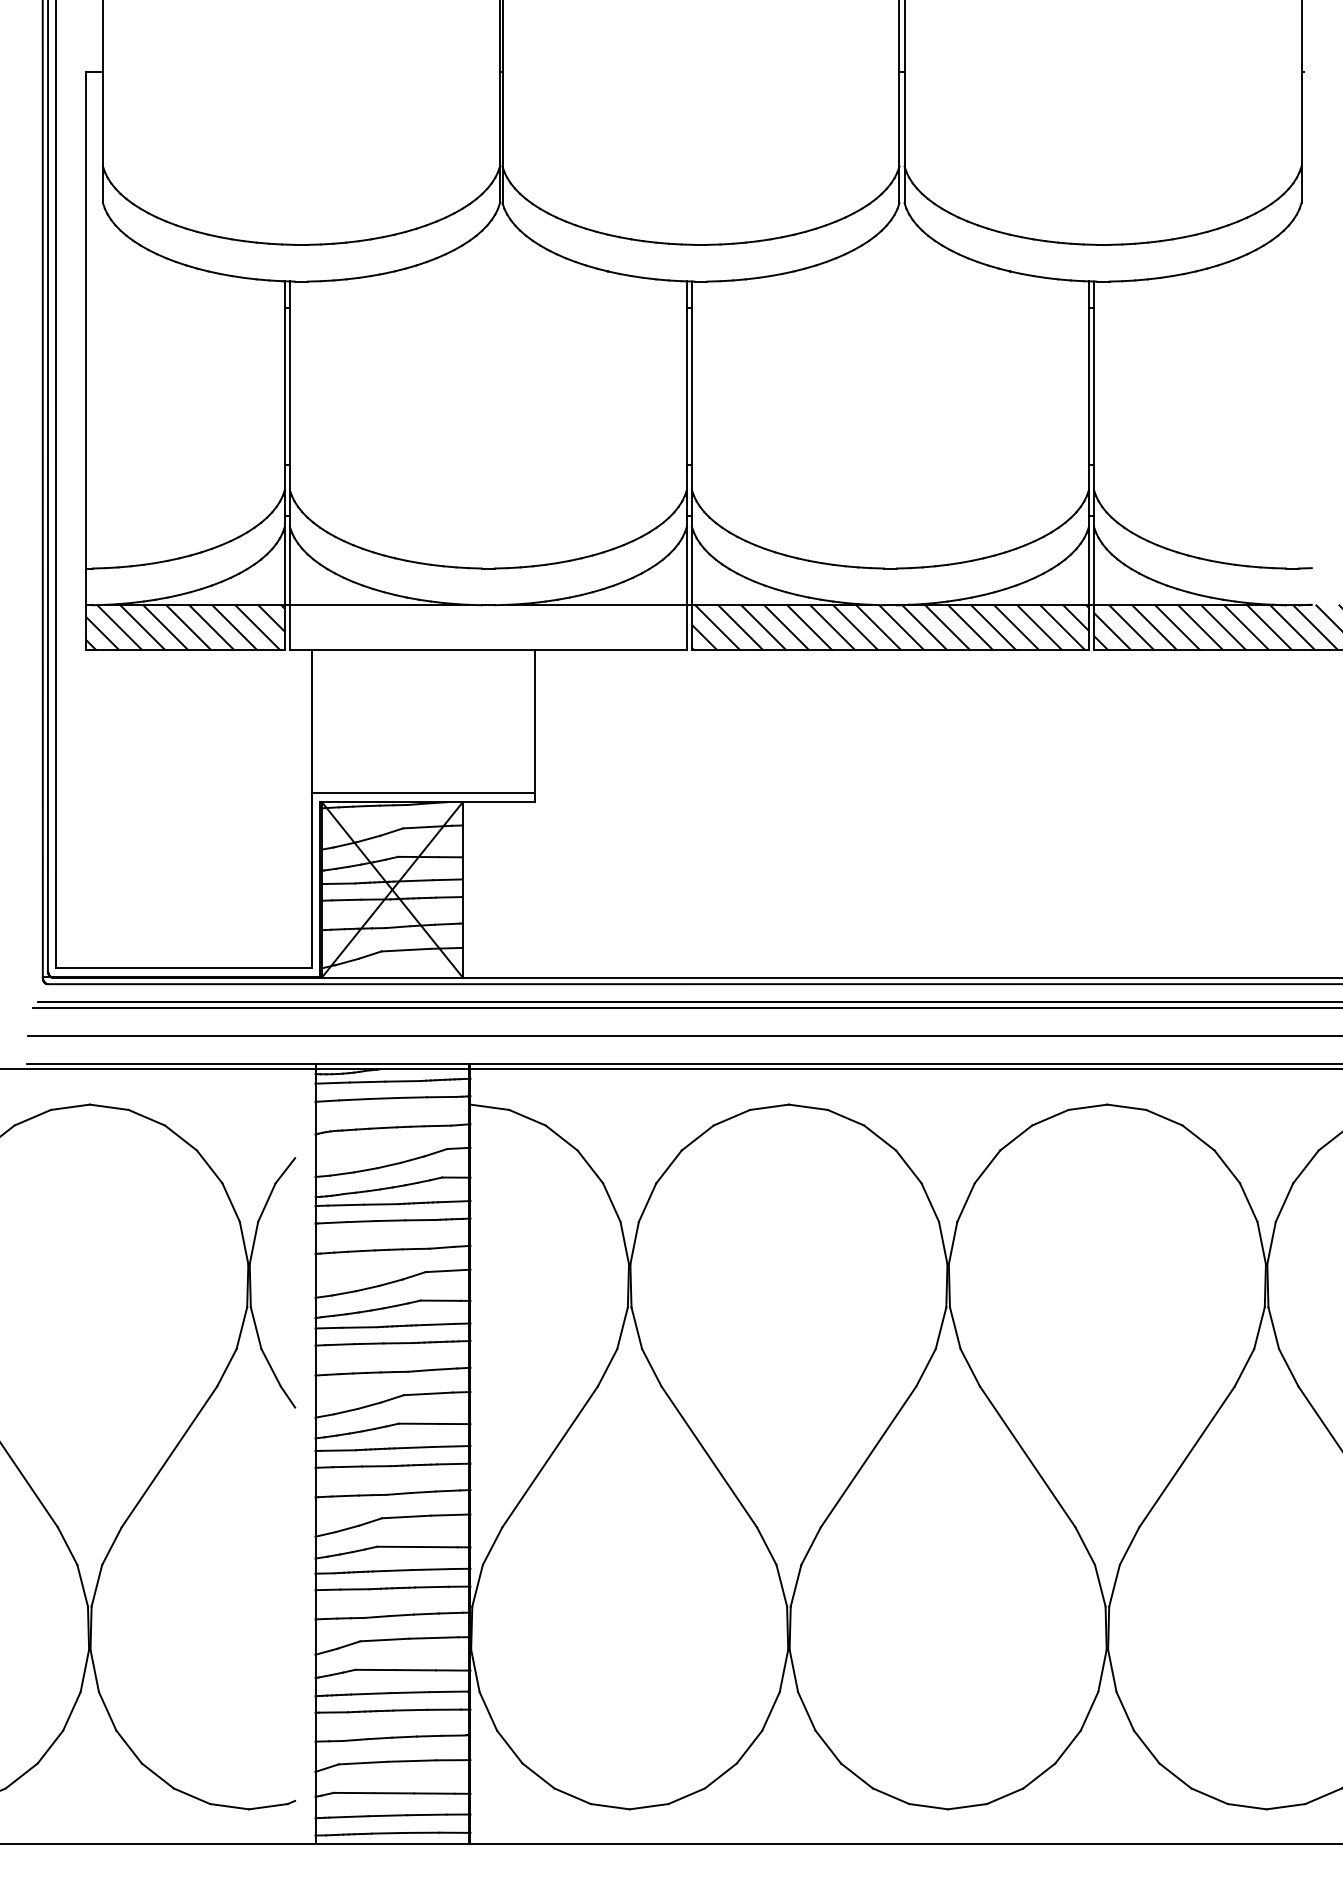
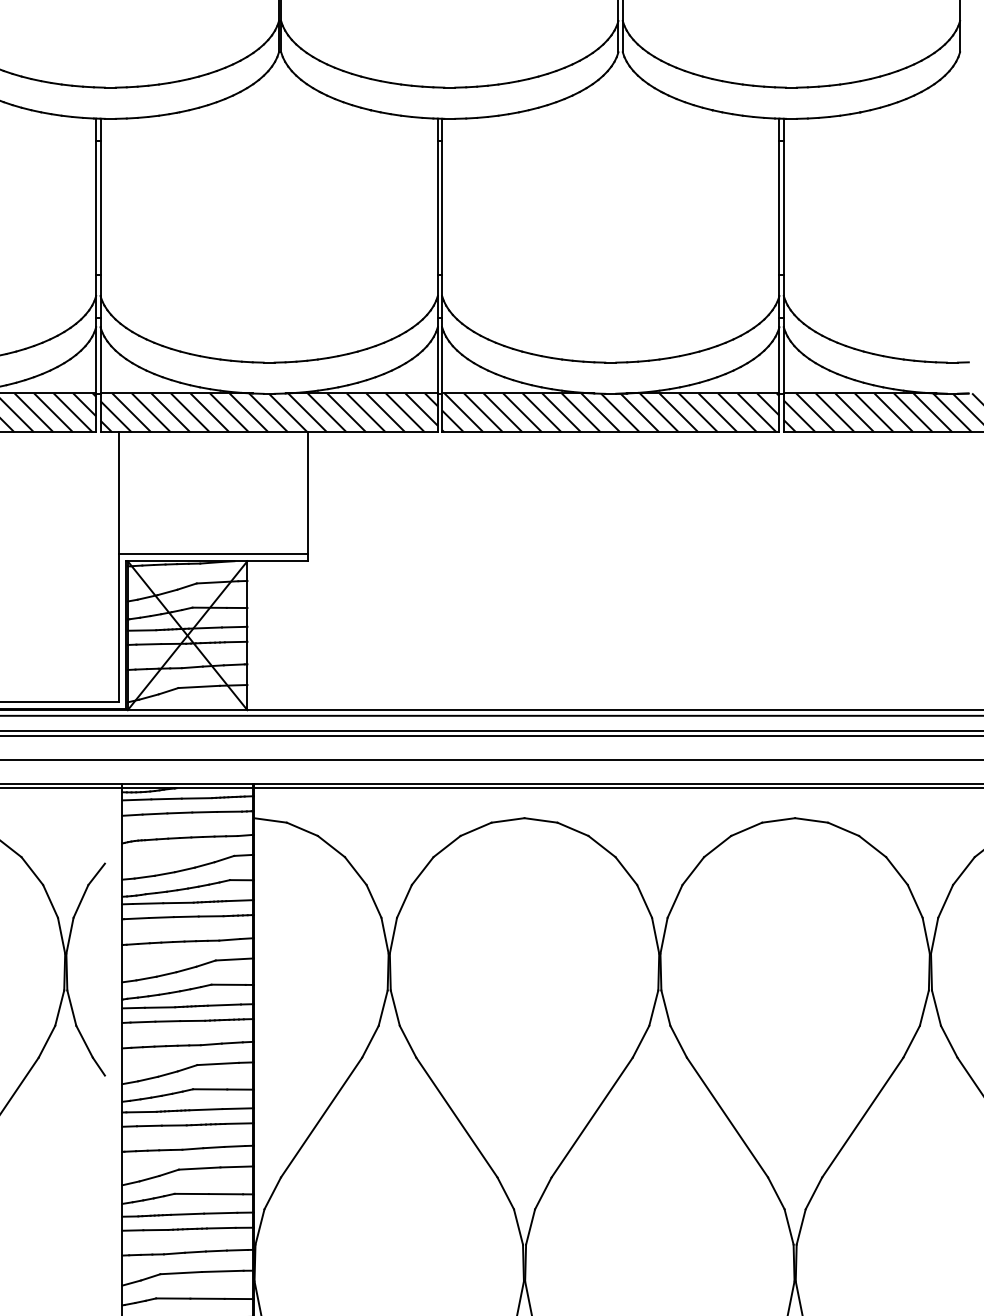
hatch: (487, 627) -> (268, 412), added

